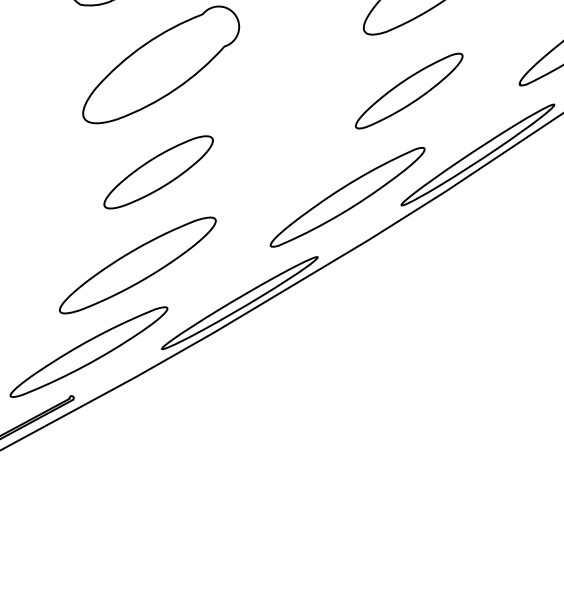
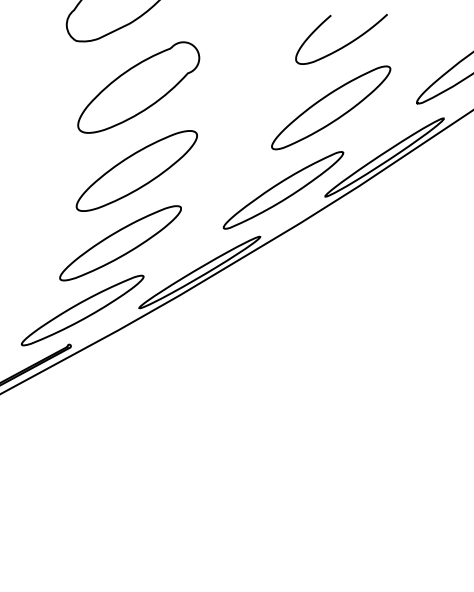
part: (409, 90) -> (331, 107), size x1.43
part: (158, 171) -> (136, 170), size x1.43

